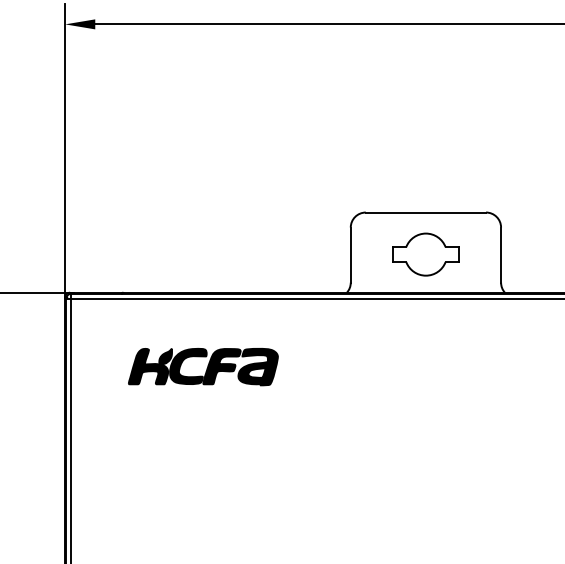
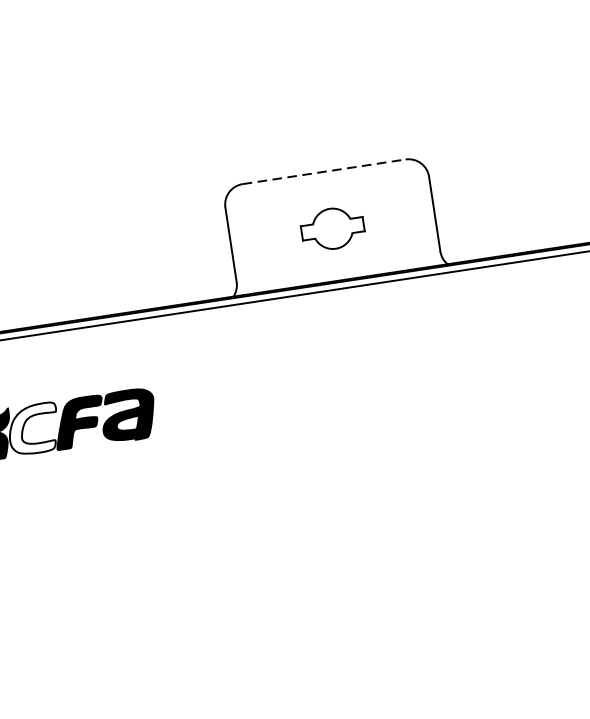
line: (426, 212) -> (324, 171), solid -> dashed
part: (425, 254) -> (332, 228), size x0.7
fill: (188, 366) -> (33, 429), removed

